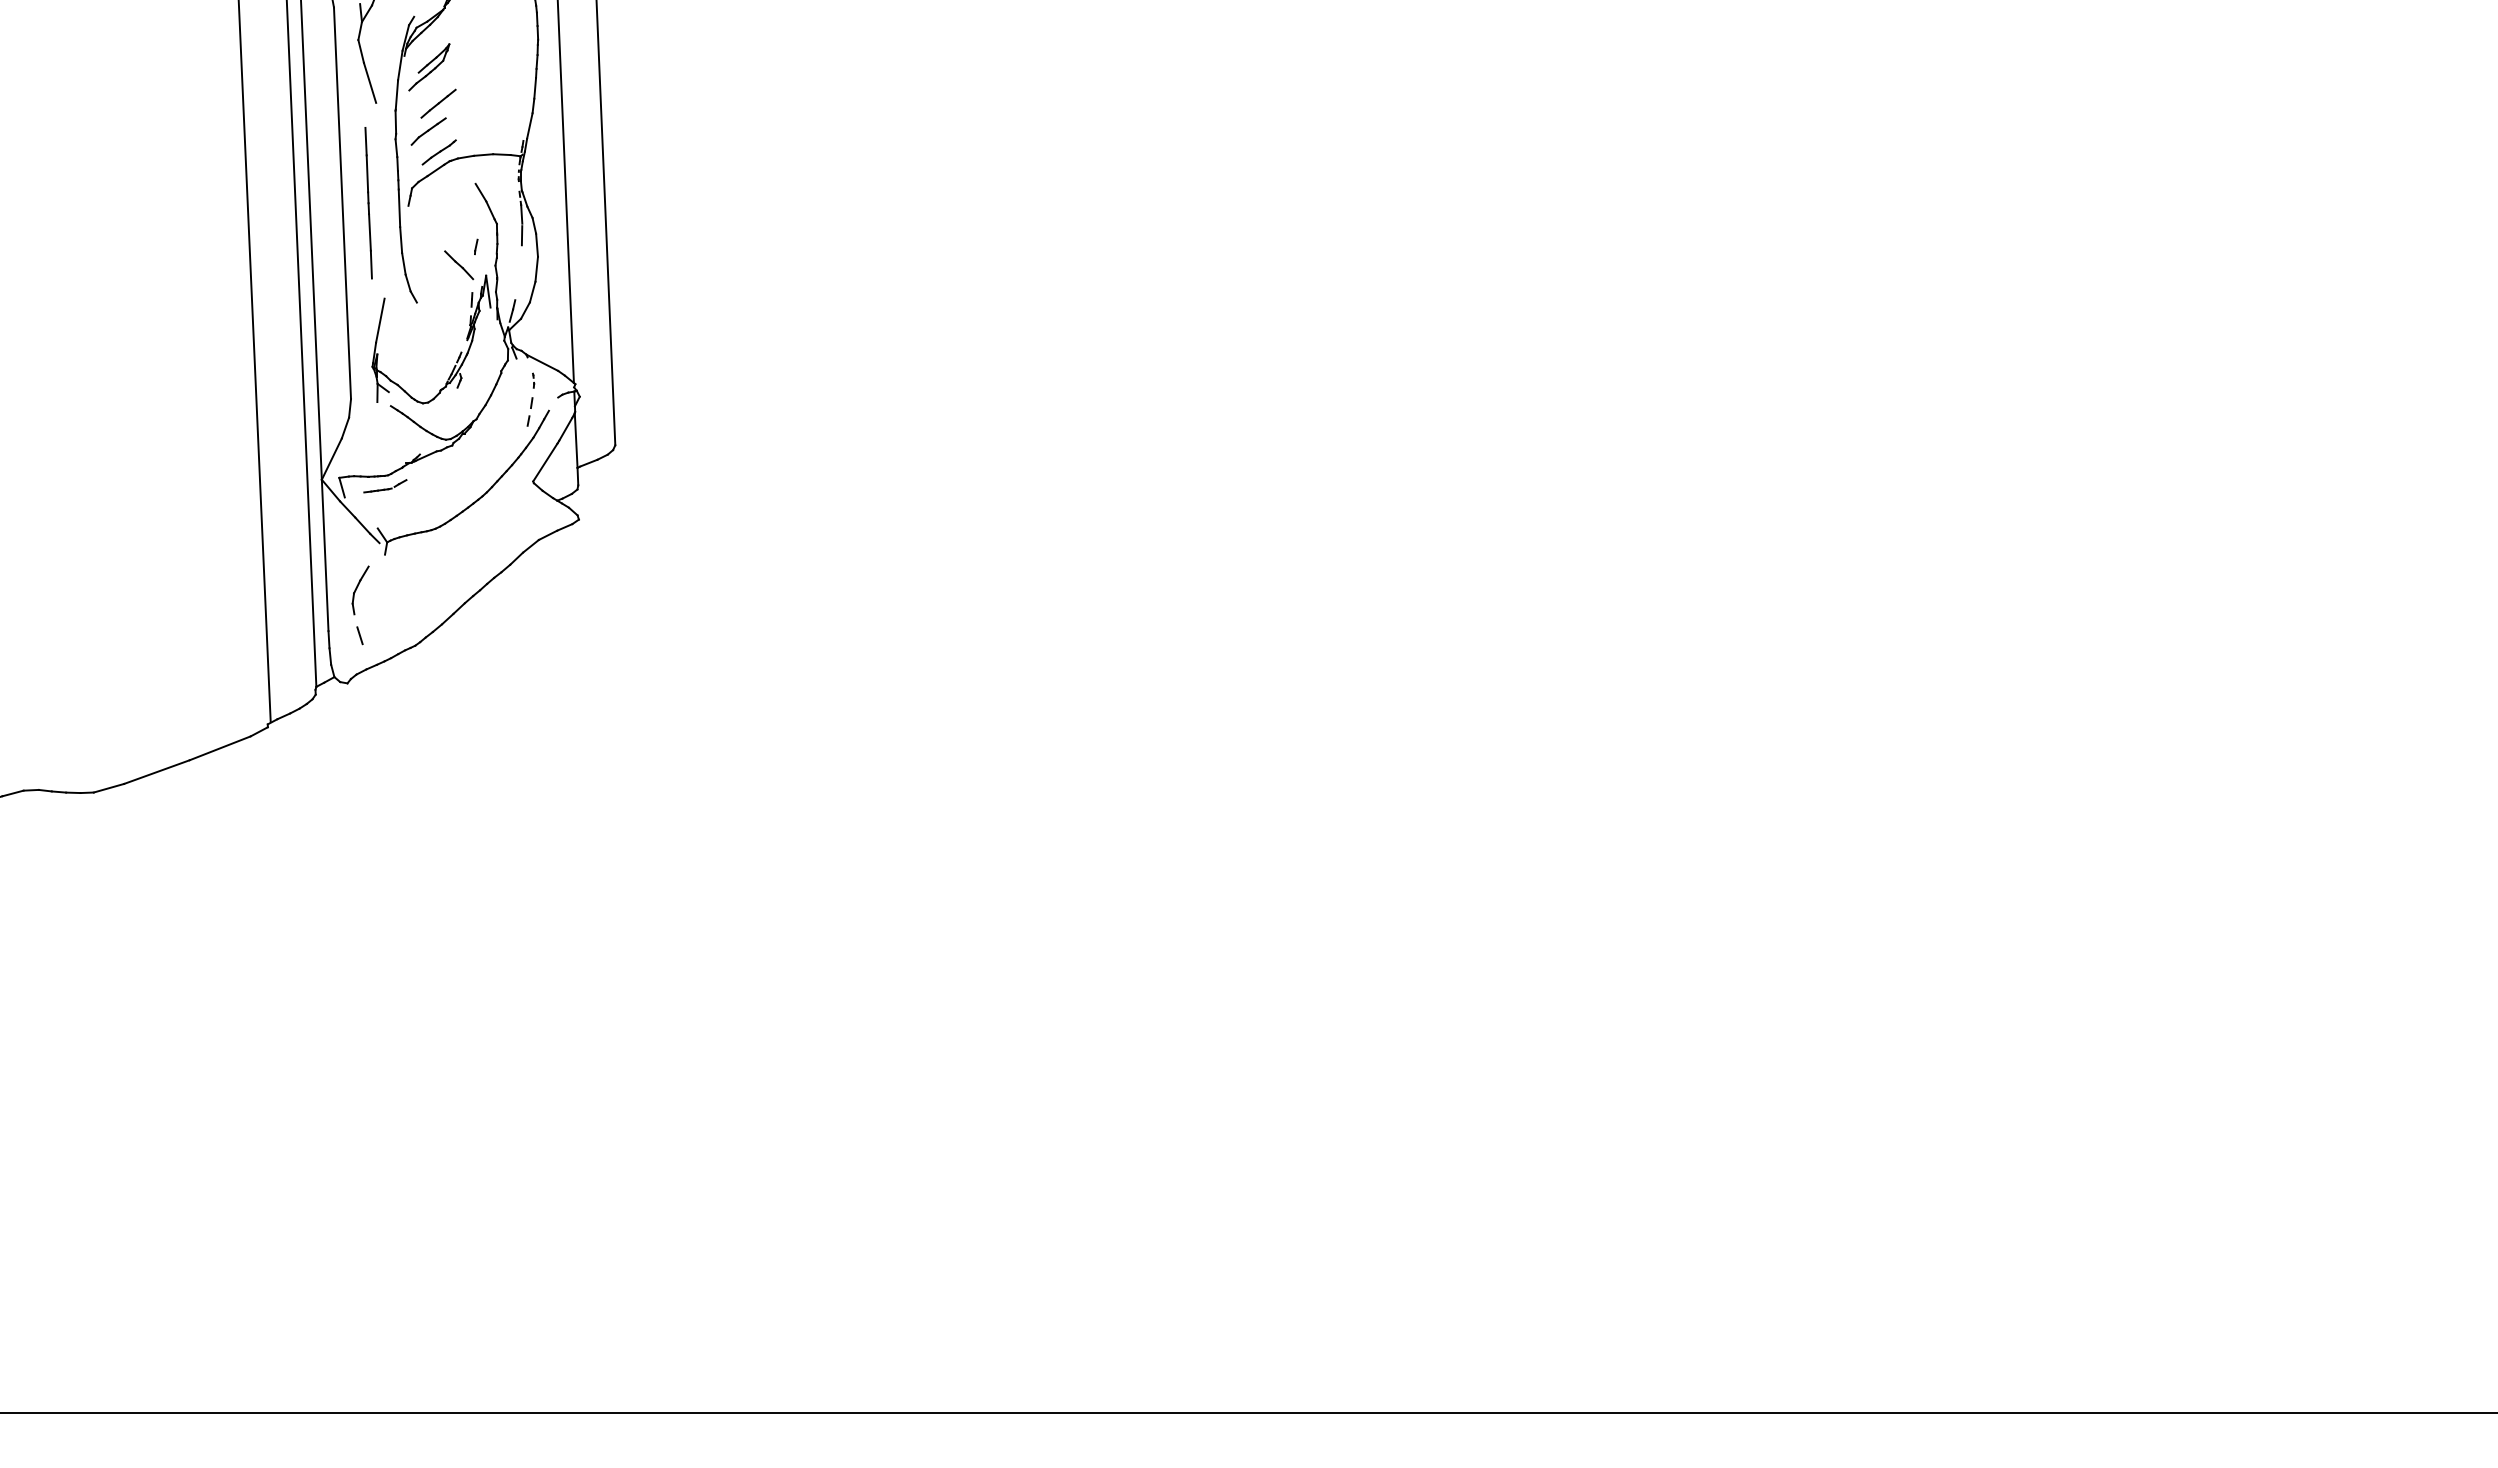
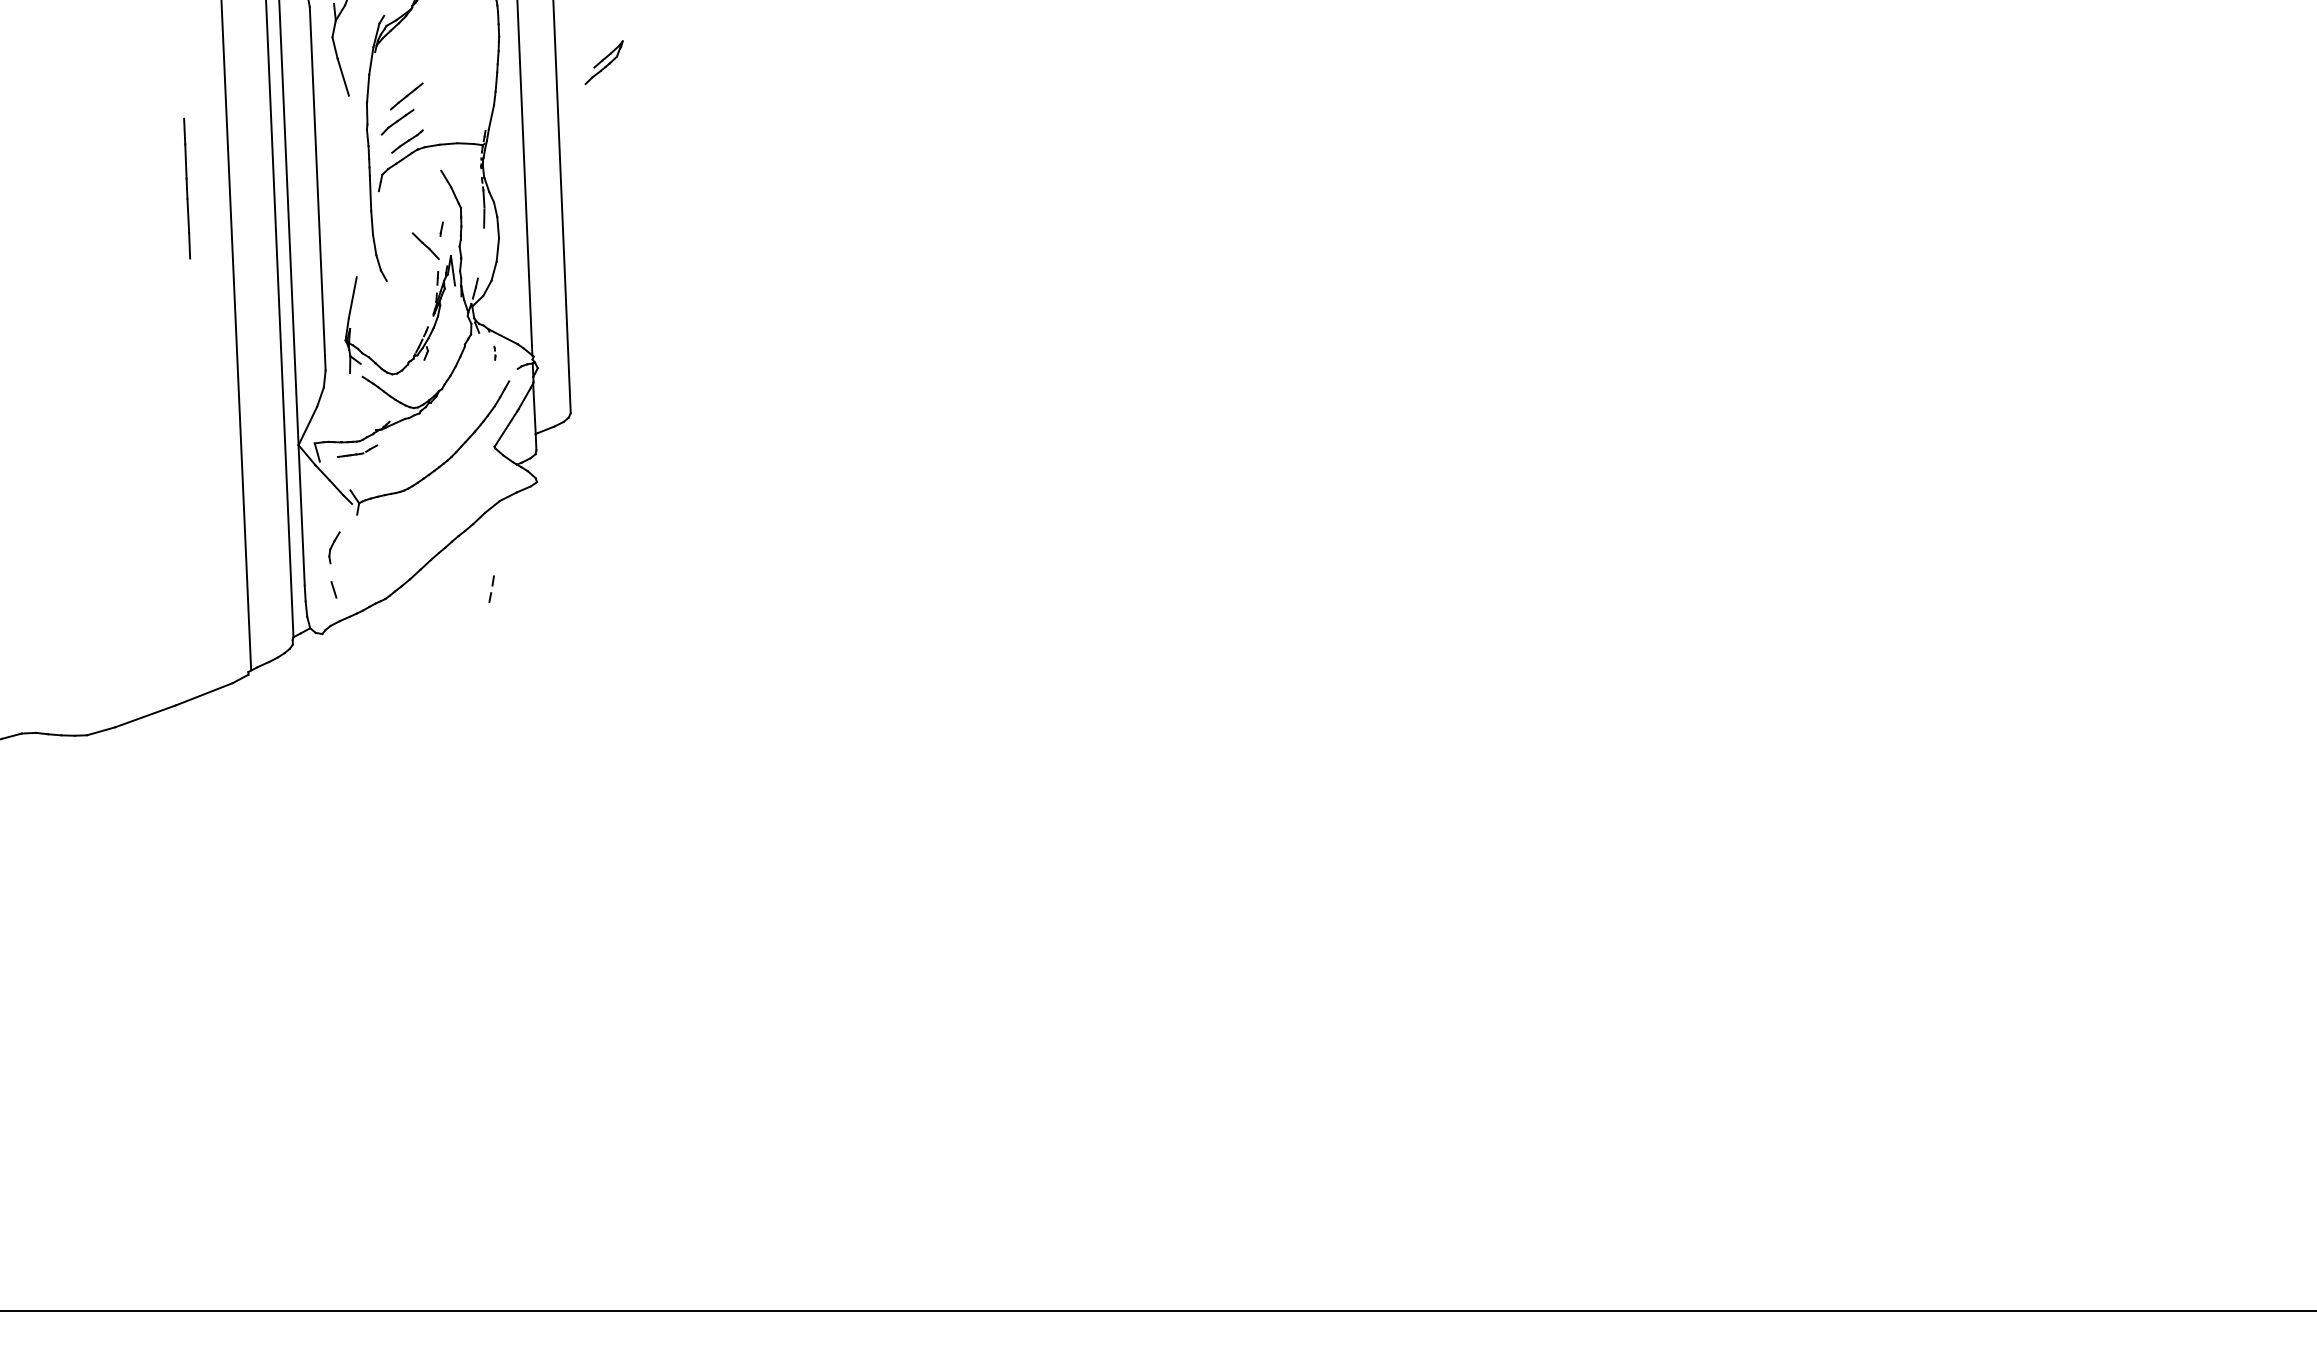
part: (429, 67) -> (604, 62), moved
line: (368, 203) -> (186, 188), moved
part: (529, 411) -> (491, 588), moved
part: (360, 590) -> (334, 547), size x0.7

